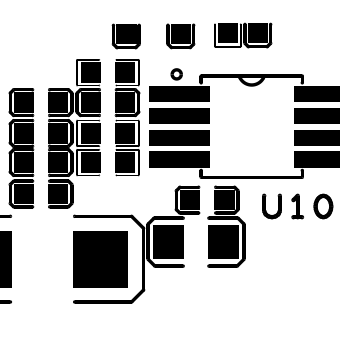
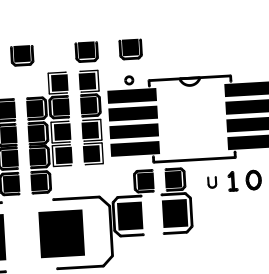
part: (243, 35) -> (181, 45), removed
part: (45, 36) -> (21, 55), added
part: (271, 206) -> (211, 182), size x0.6
part: (100, 259) -> (61, 234), moved

